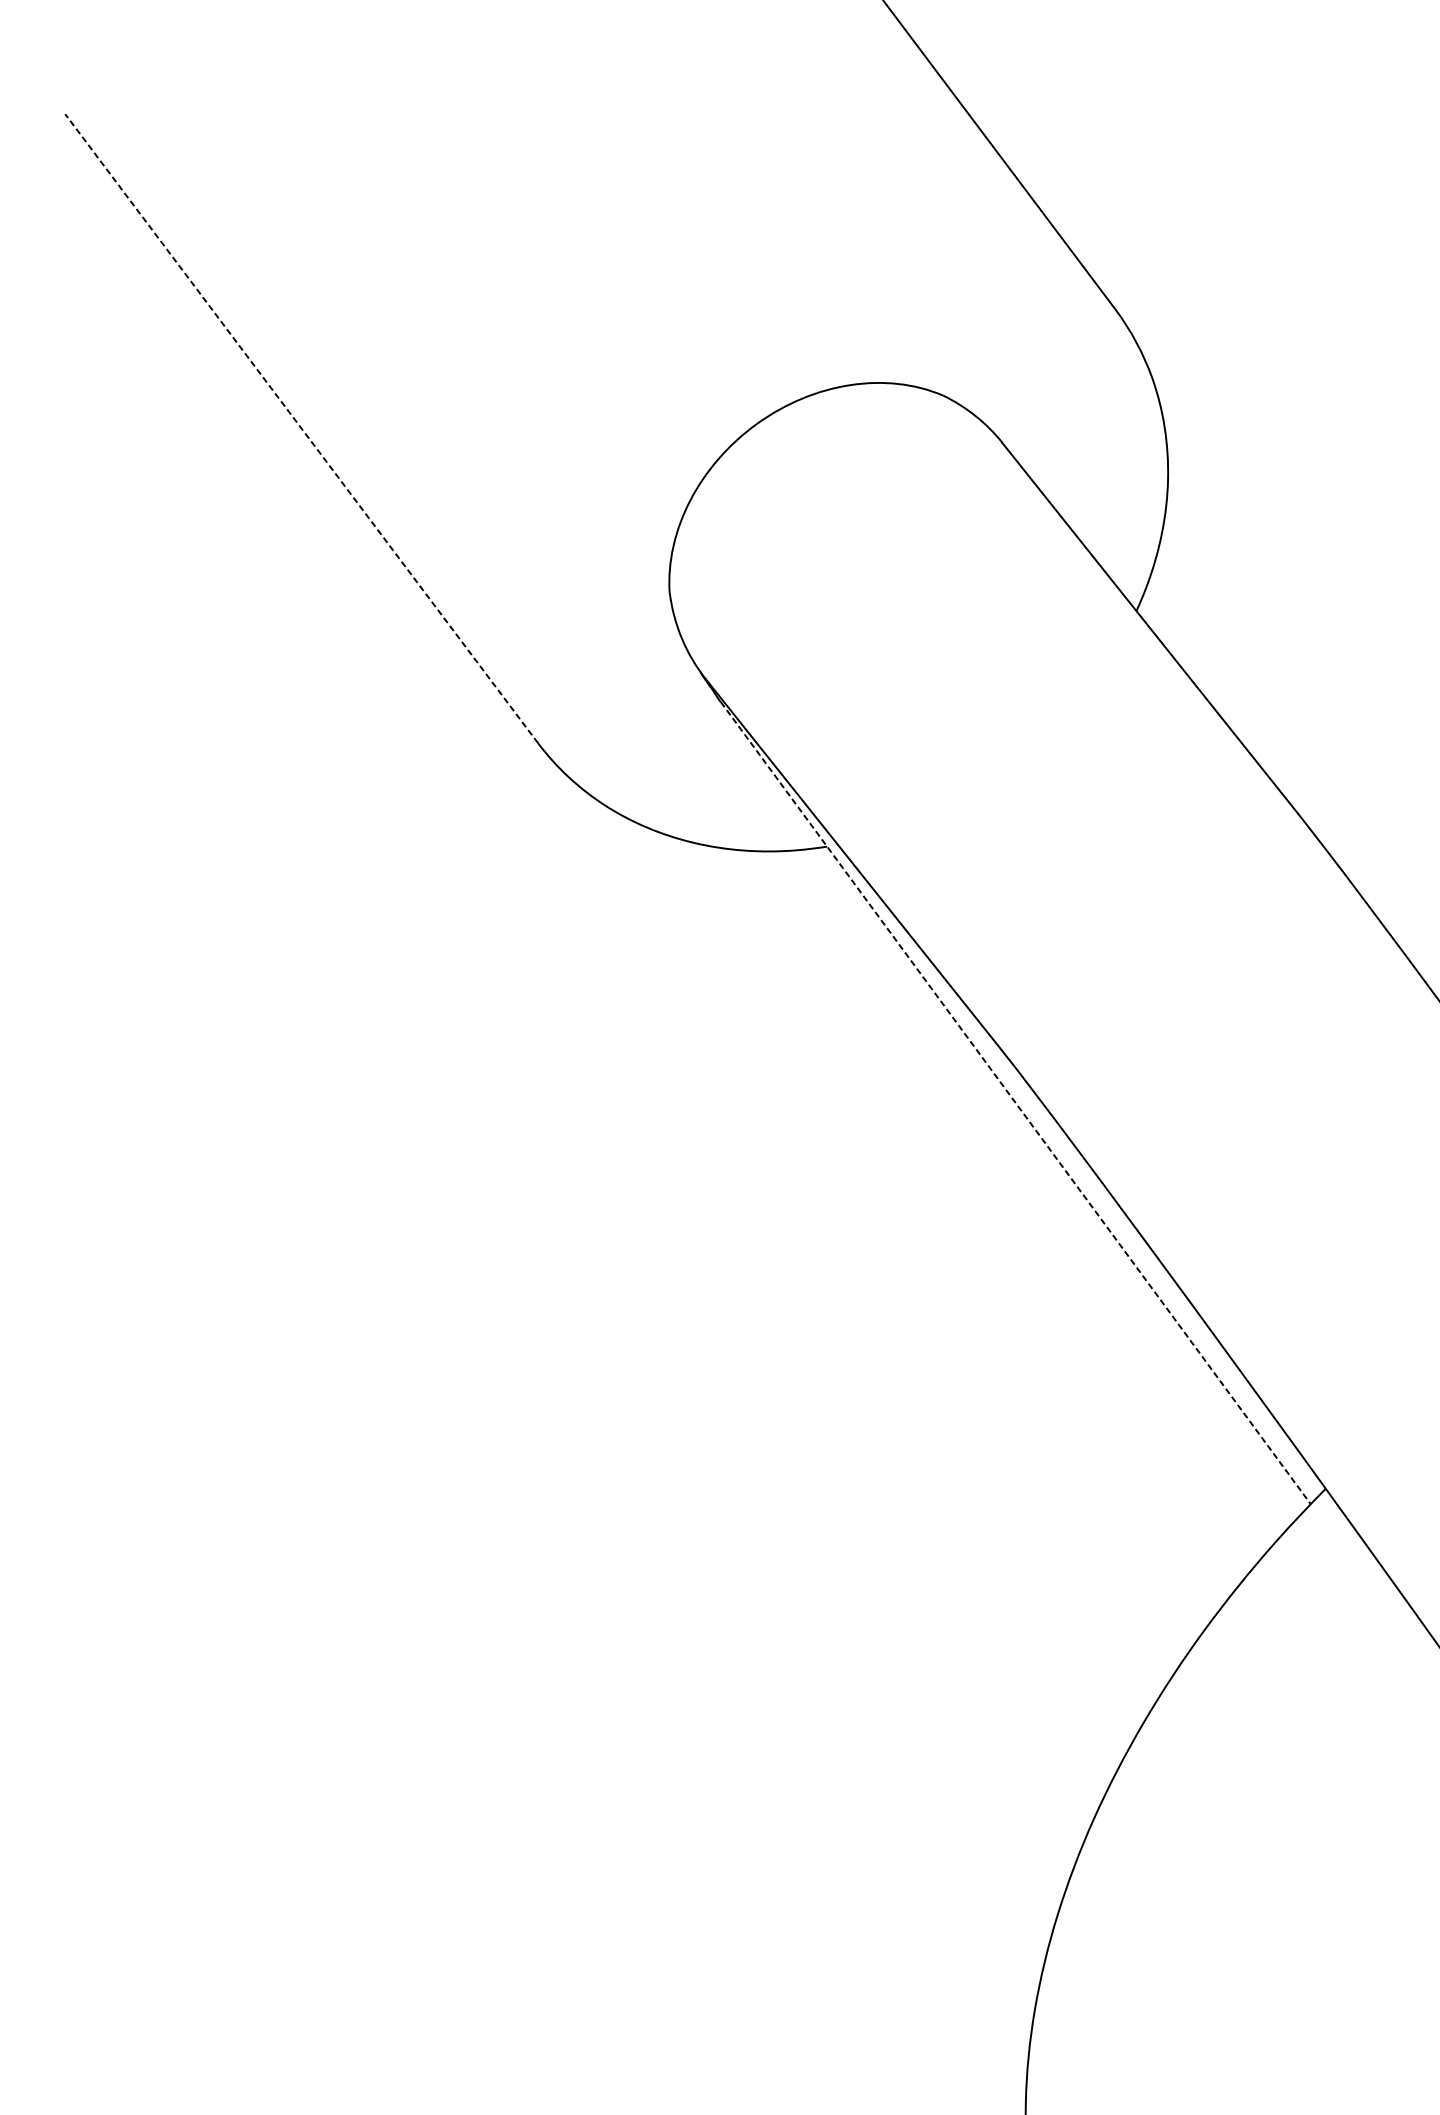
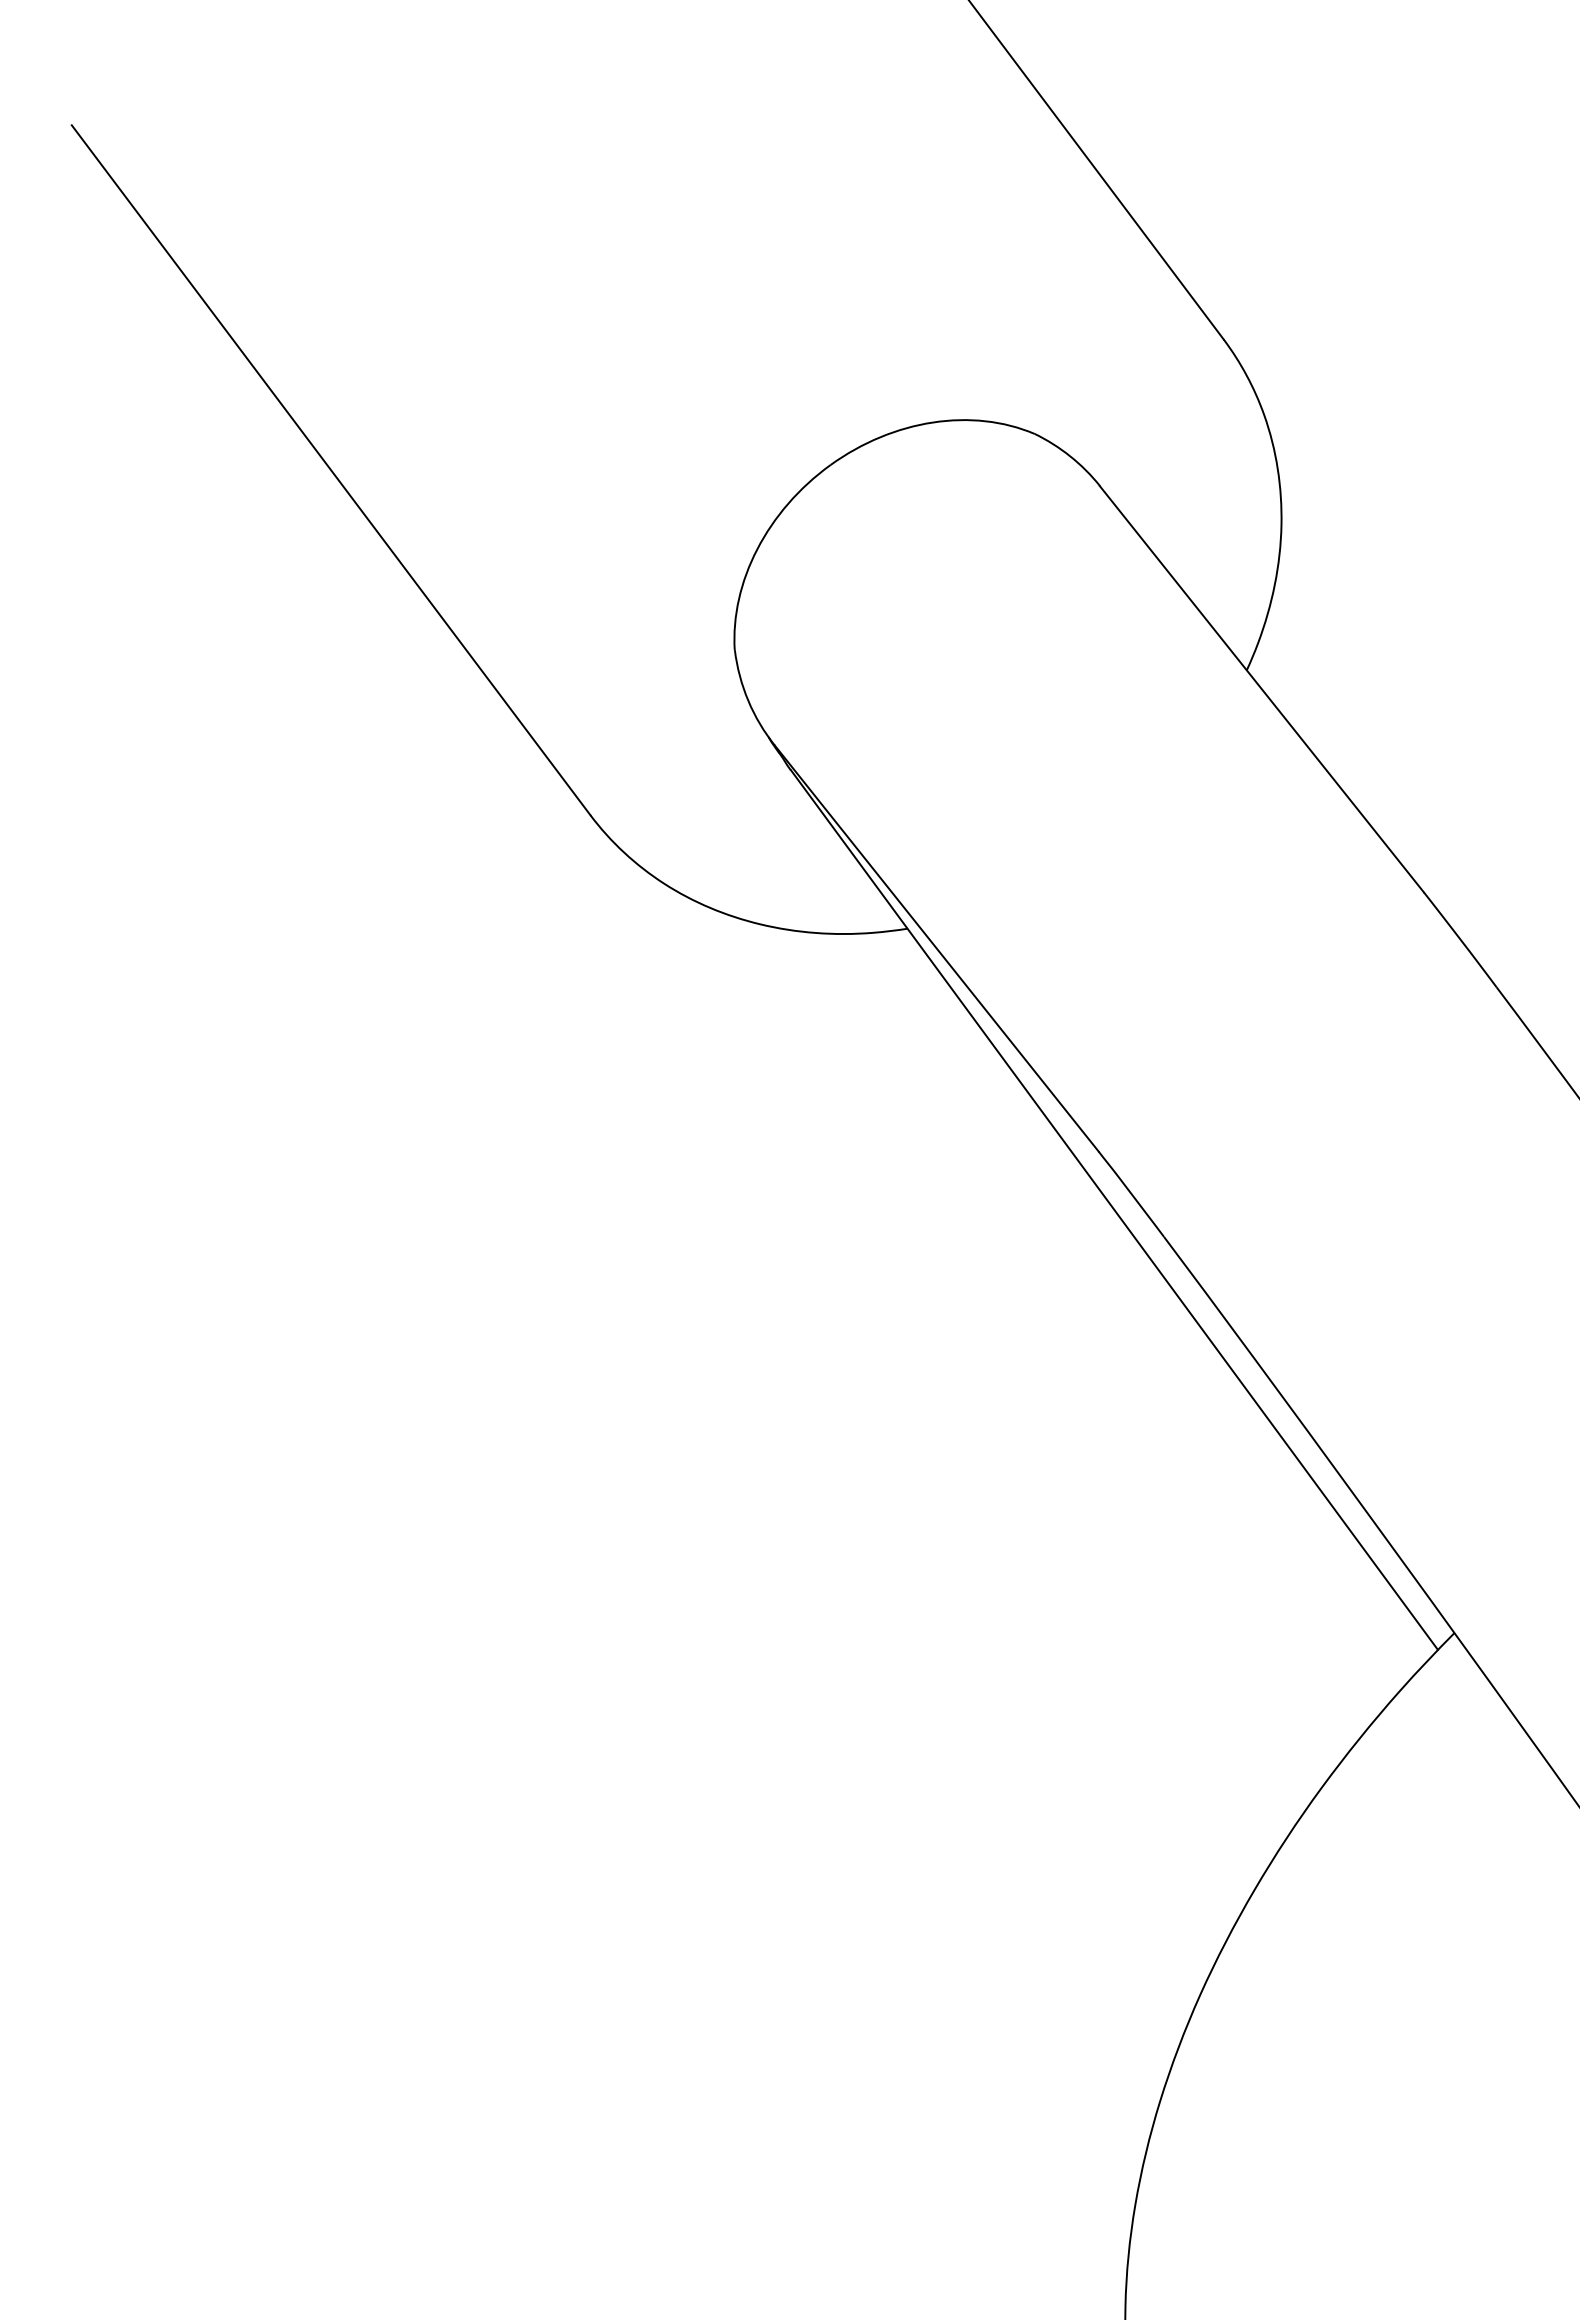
line: (301, 428) -> (331, 470), dashed -> solid
line: (1015, 1103) -> (1114, 1210), dashed -> solid

